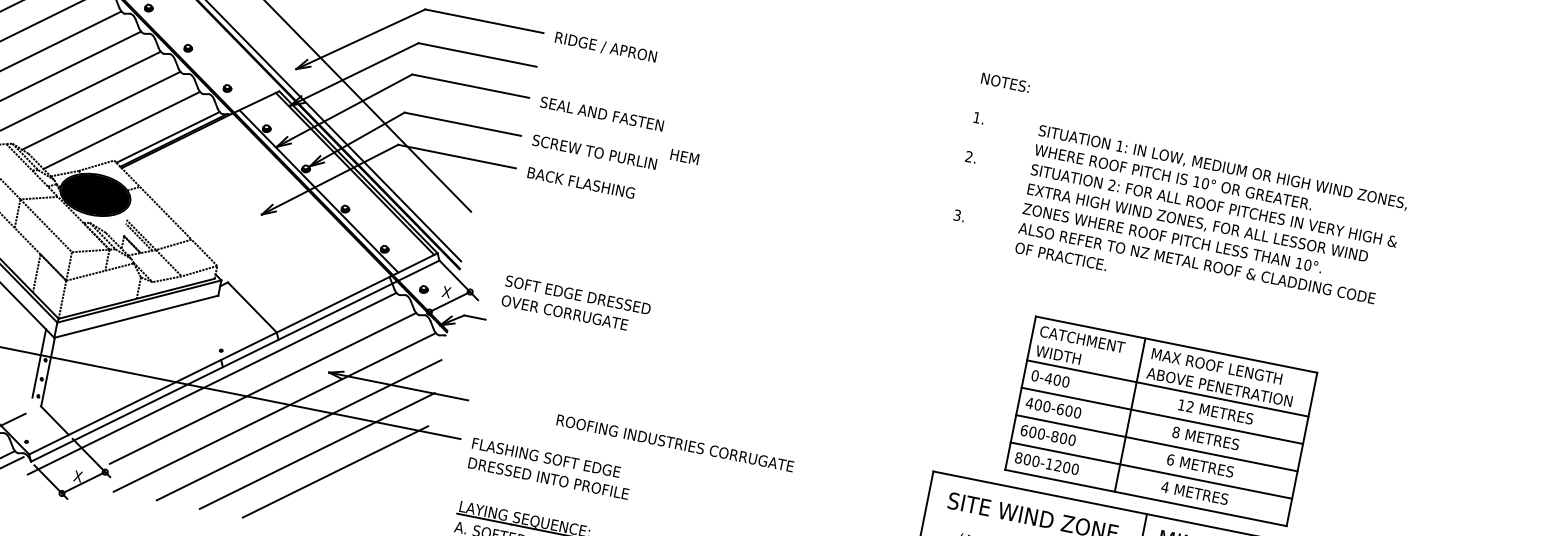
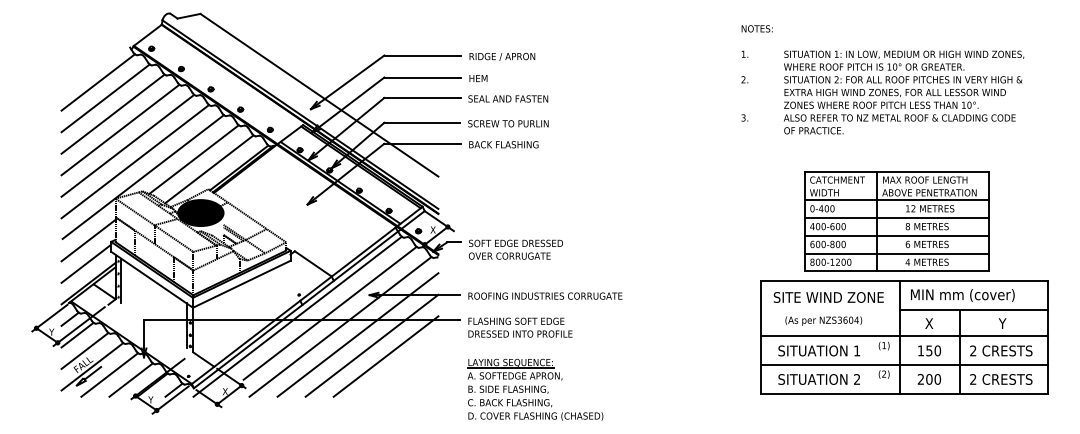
text: (684, 156) -> (478, 78), moved
text: (575, 304) -> (515, 249), moved
text: (675, 442) -> (545, 295), moved

